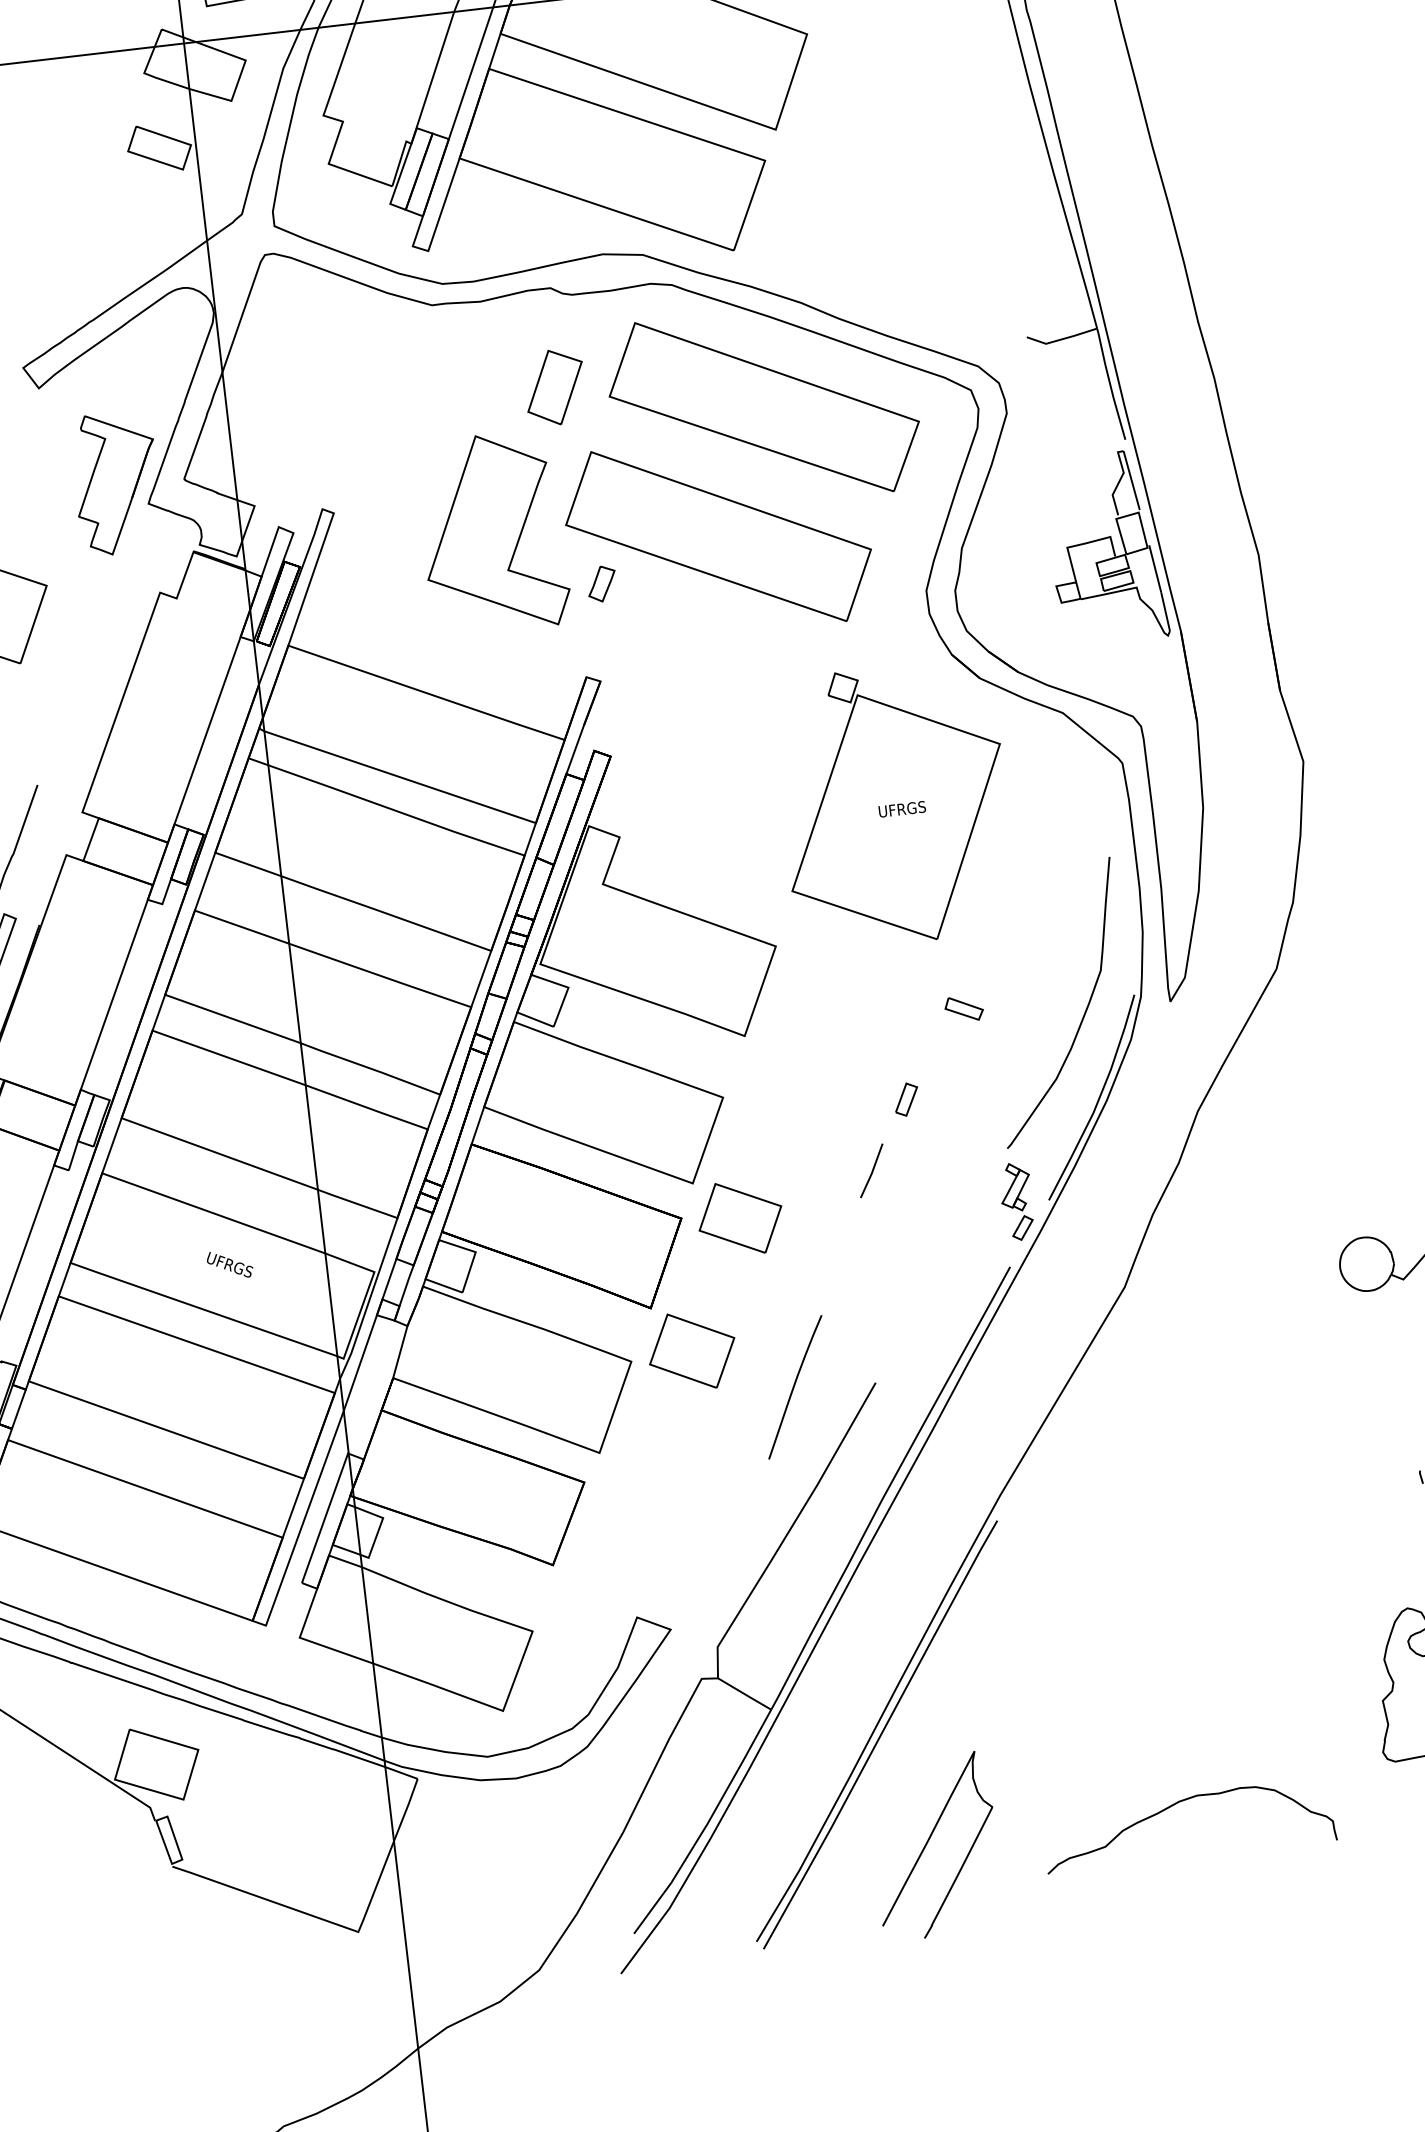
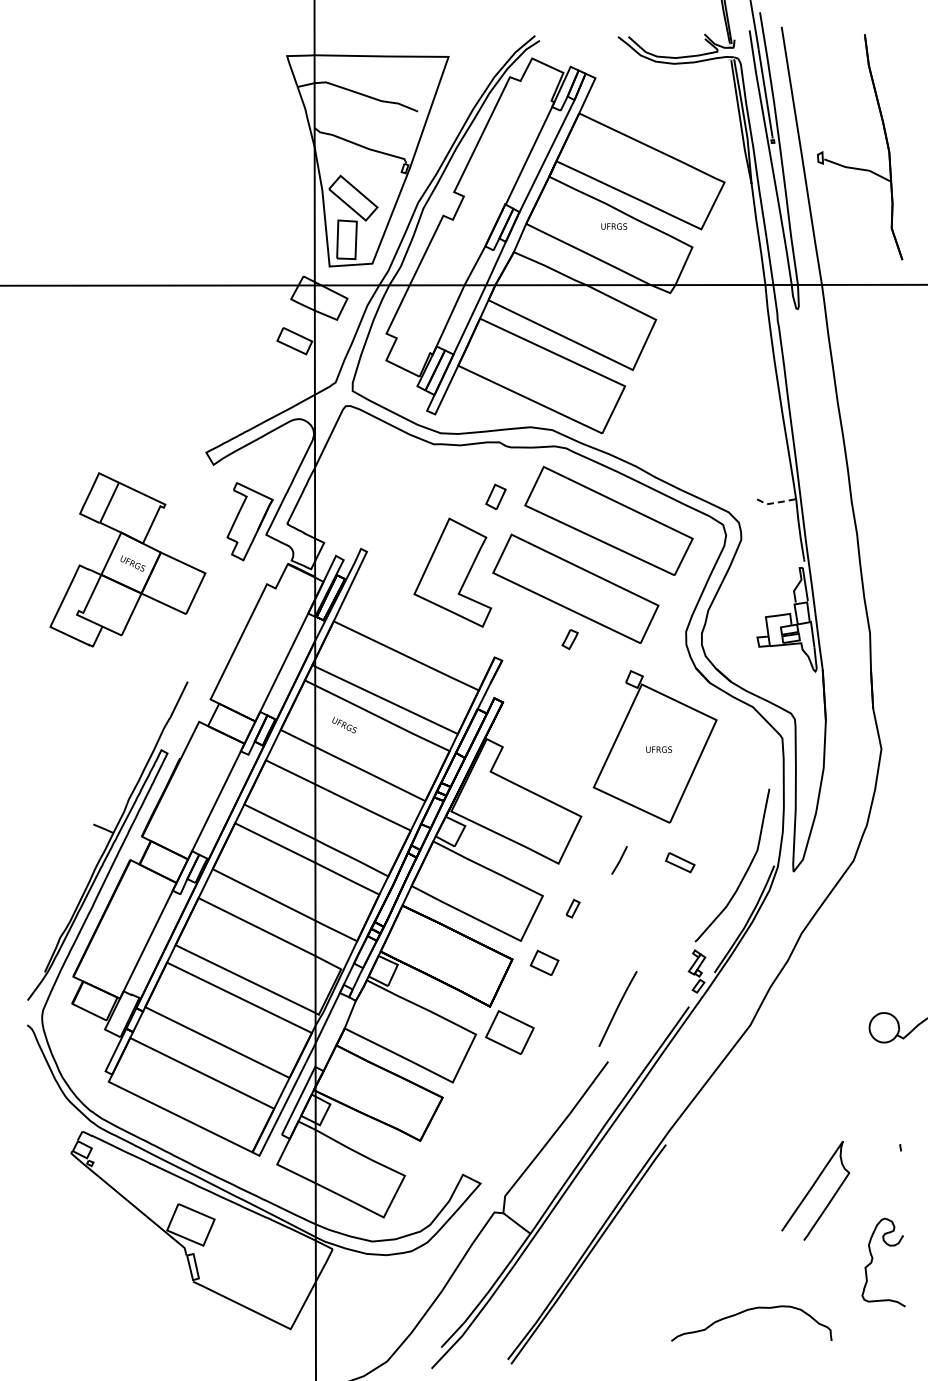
line: (1060, 338) -> (775, 502), solid -> dashed
part: (554, 386) -> (495, 496), size x0.6
part: (600, 584) -> (569, 639), moved
part: (964, 1008) -> (680, 862), size x1.4
part: (905, 1099) -> (572, 908), moved
line: (871, 1170) -> (619, 860), moved
part: (739, 1217) -> (544, 962), size x0.6
text: (229, 1265) -> (344, 725), moved
line: (794, 1386) -> (617, 1008), moved
curve: (929, 1842) -> (812, 1188), moved

